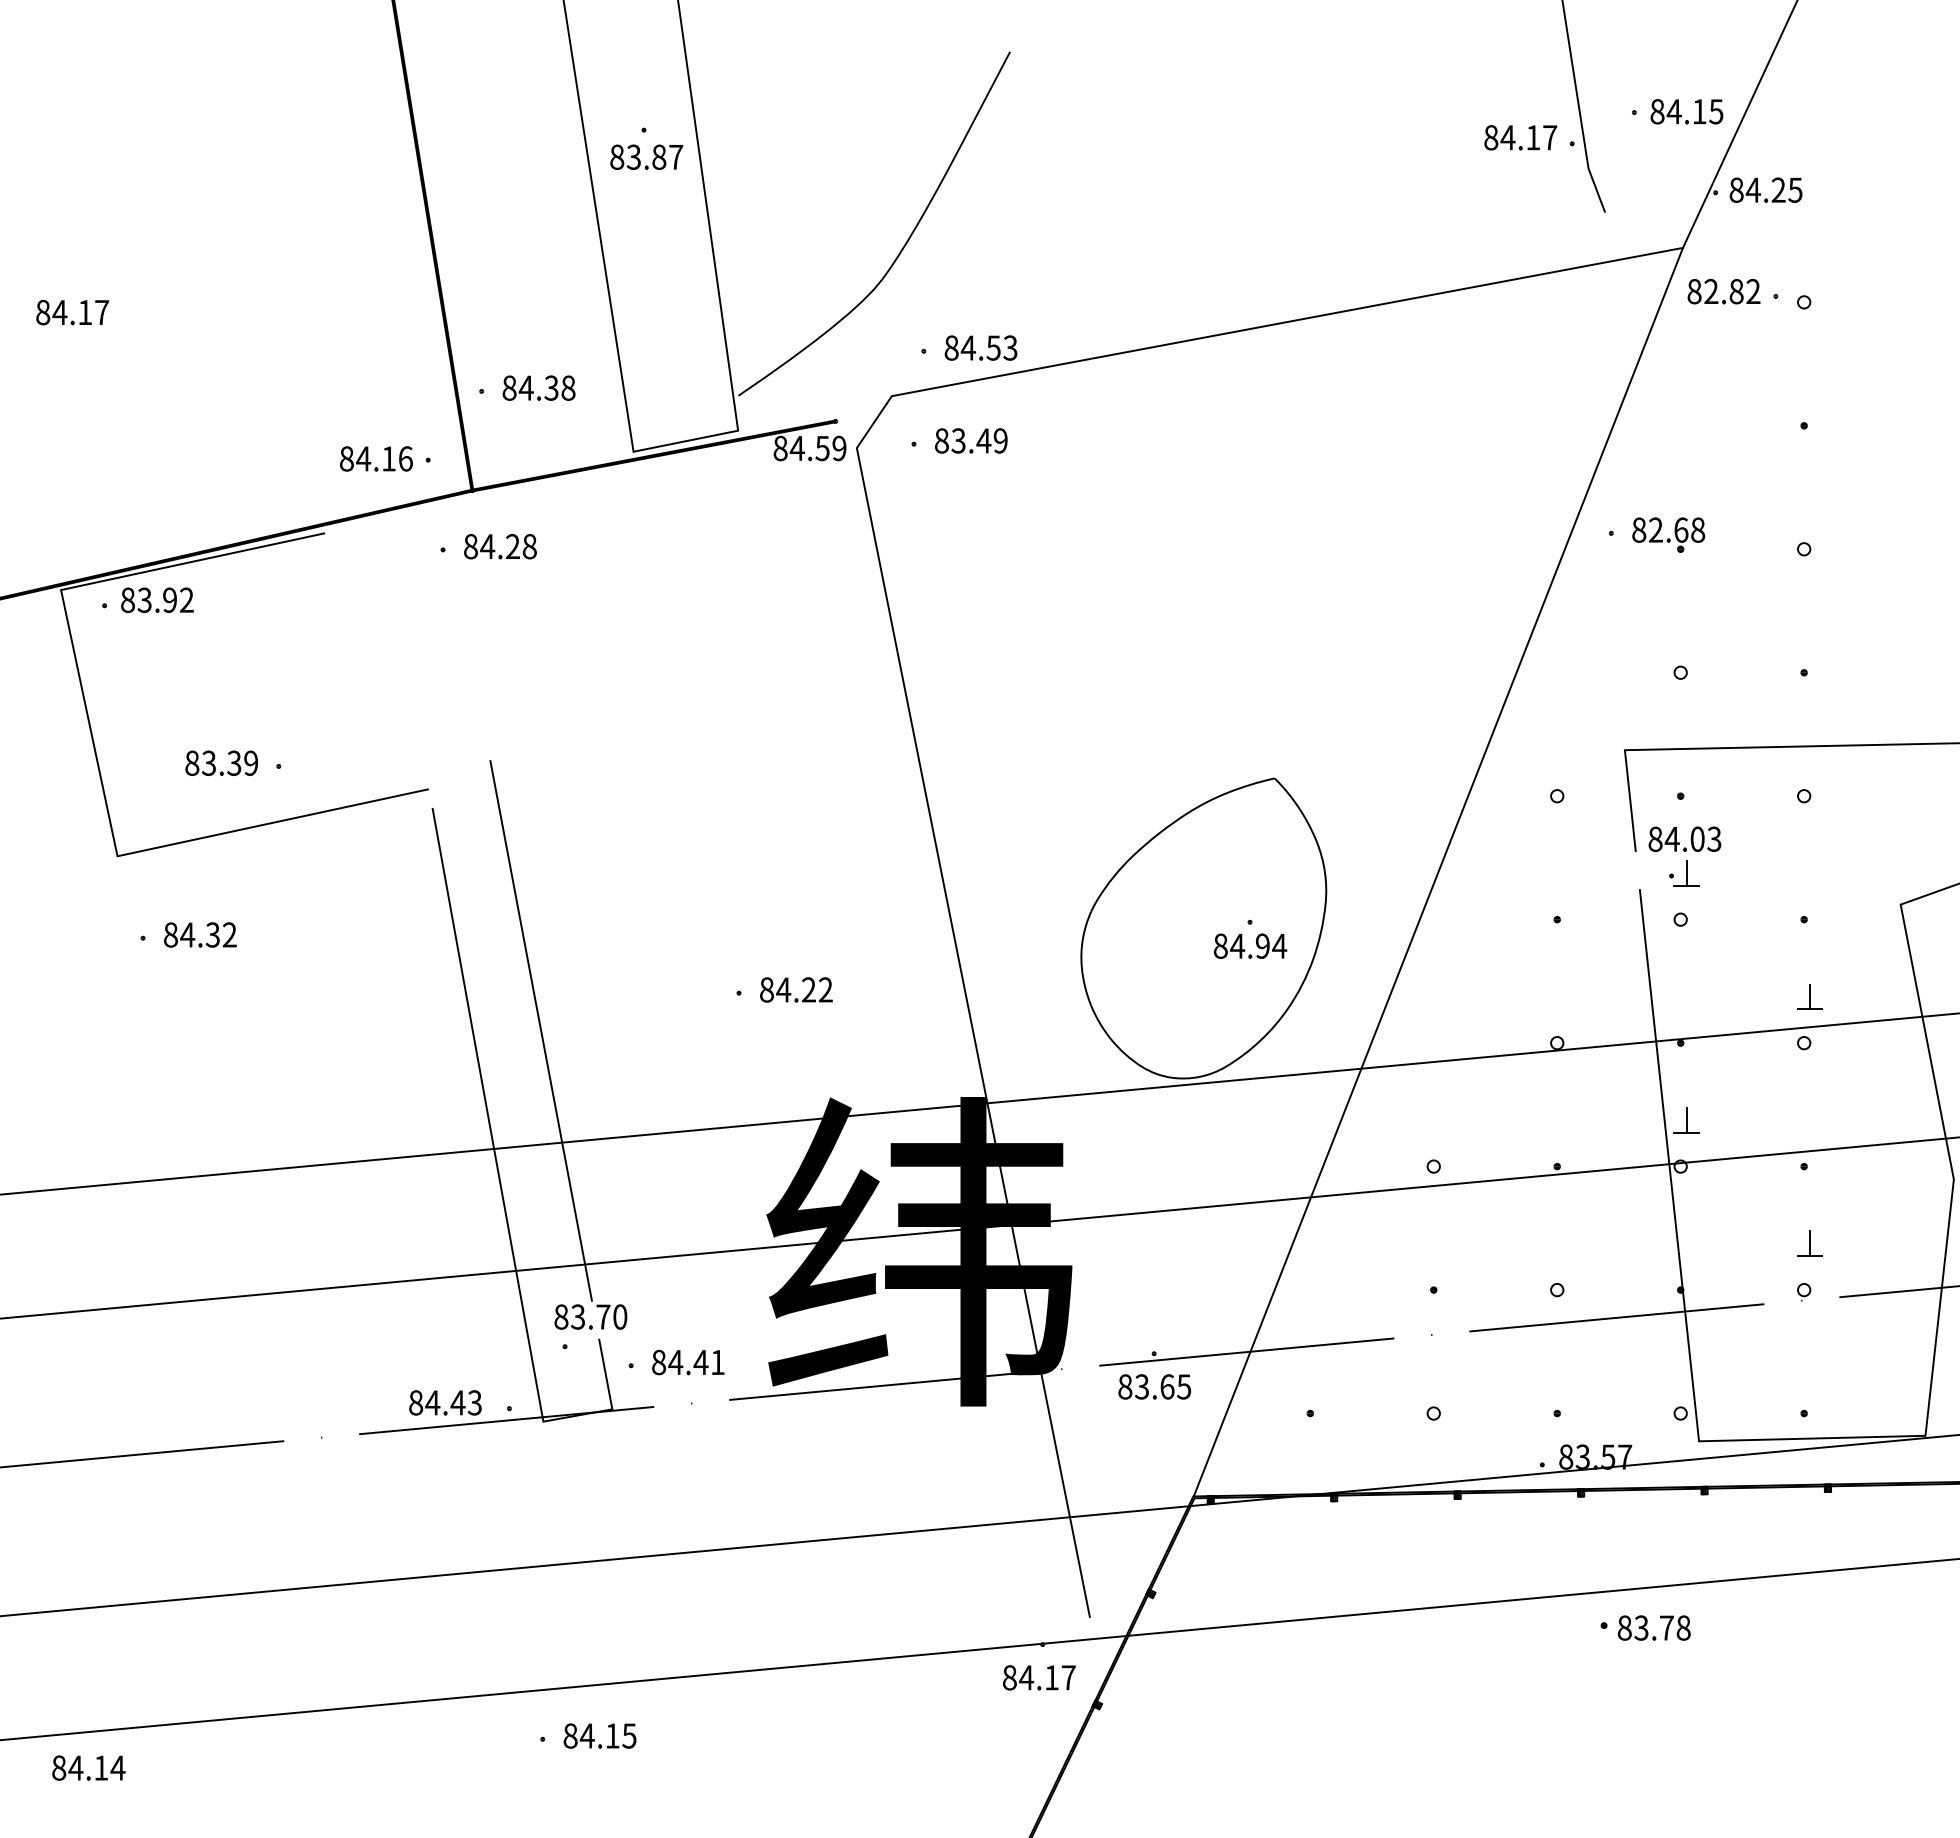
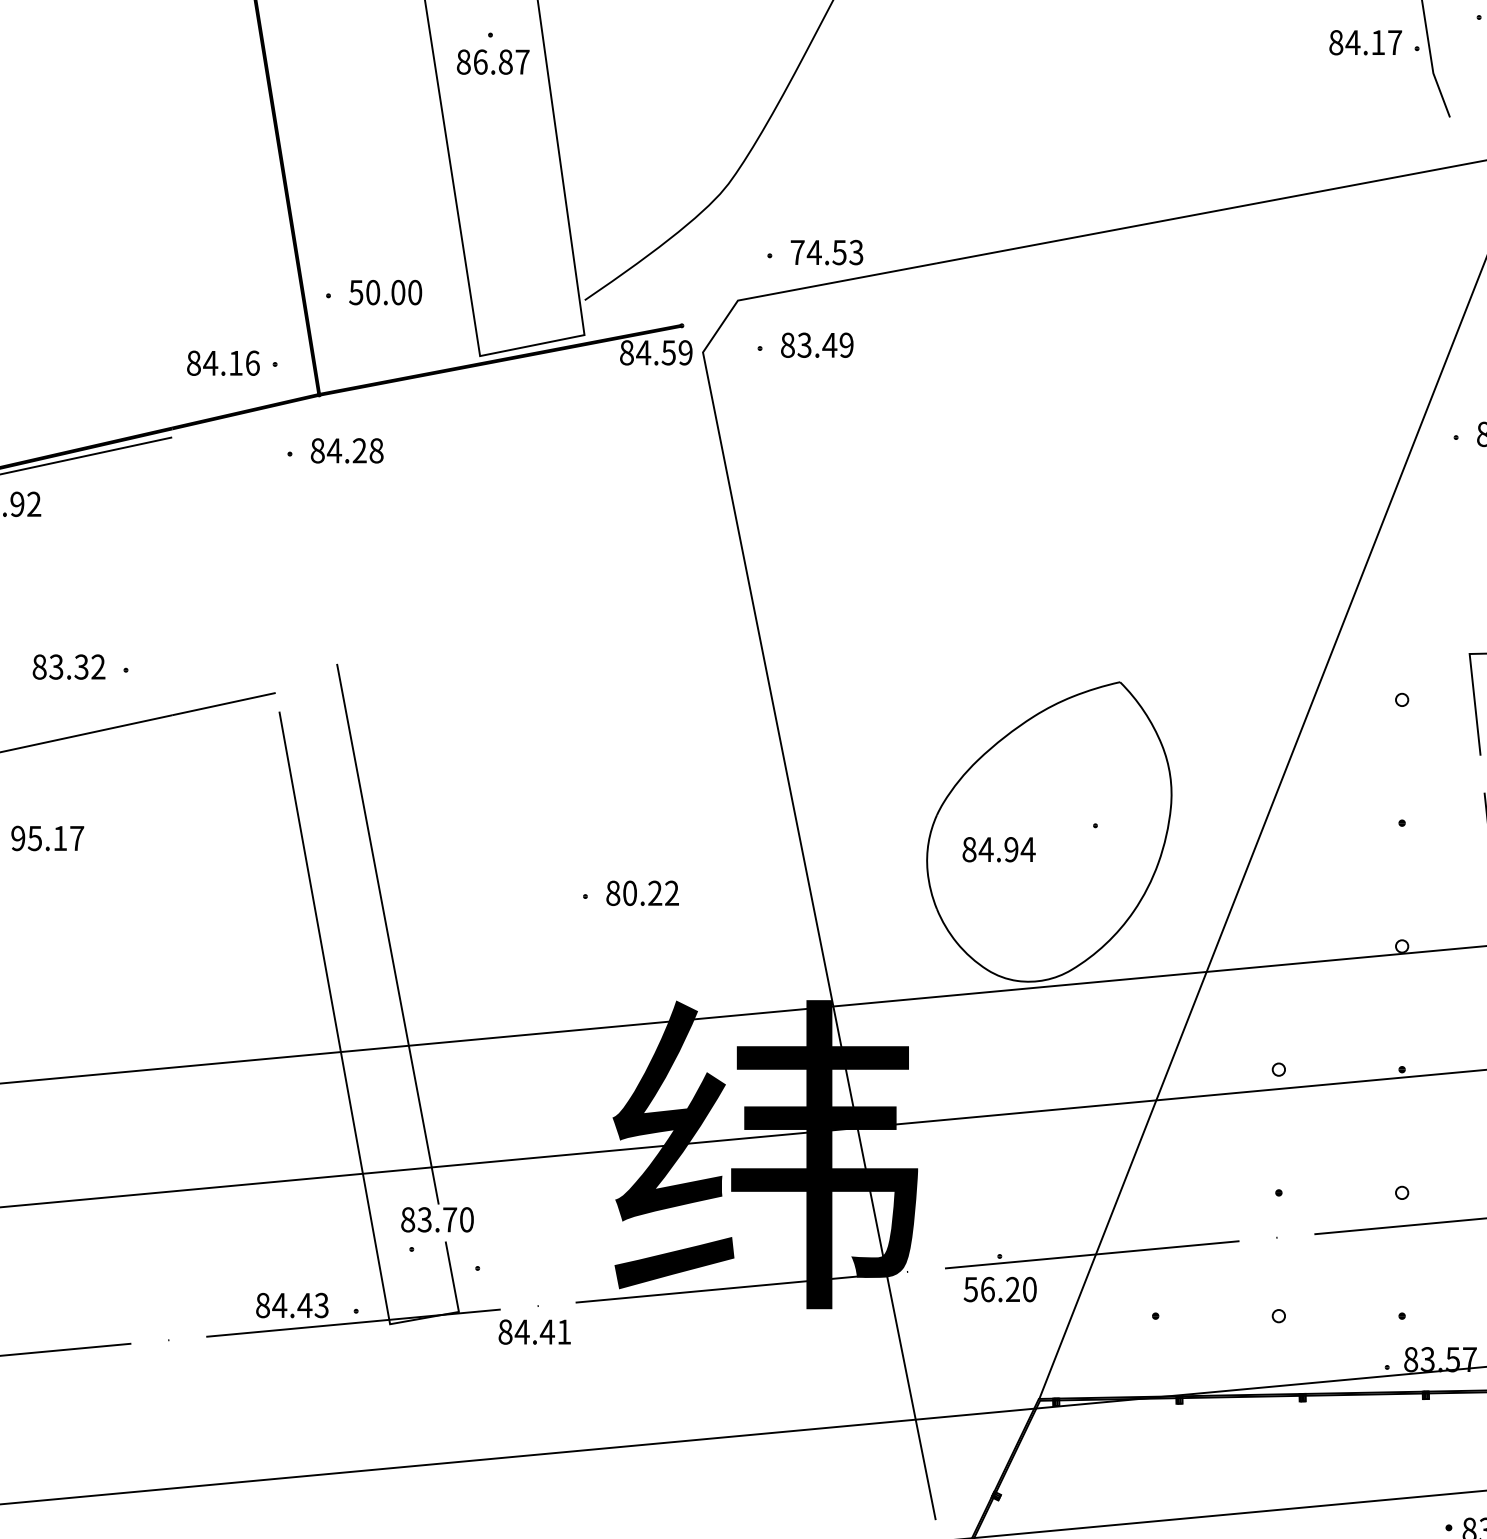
text: (633, 156) -> (480, 61), 83.87 -> 86.87
text: (951, 347) -> (797, 252), 84.53 -> 74.53
text: (538, 387) -> (385, 291), 84.38 -> 50.00
text: (251, 763) -> (98, 667), 83.39 -> 83.32
text: (200, 934) -> (47, 837), 84.32 -> 95.17
text: (1250, 945) -> (999, 848), moved
text: (783, 989) -> (629, 892), 84.22 -> 80.22
text: (688, 1362) -> (534, 1332), moved
text: (1154, 1386) -> (1000, 1289), 83.65 -> 56.20

